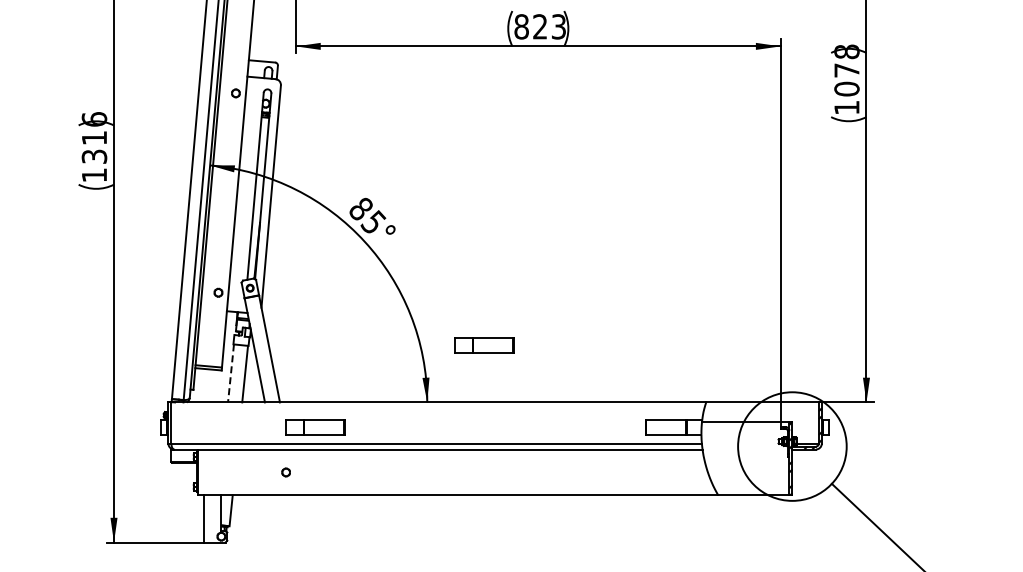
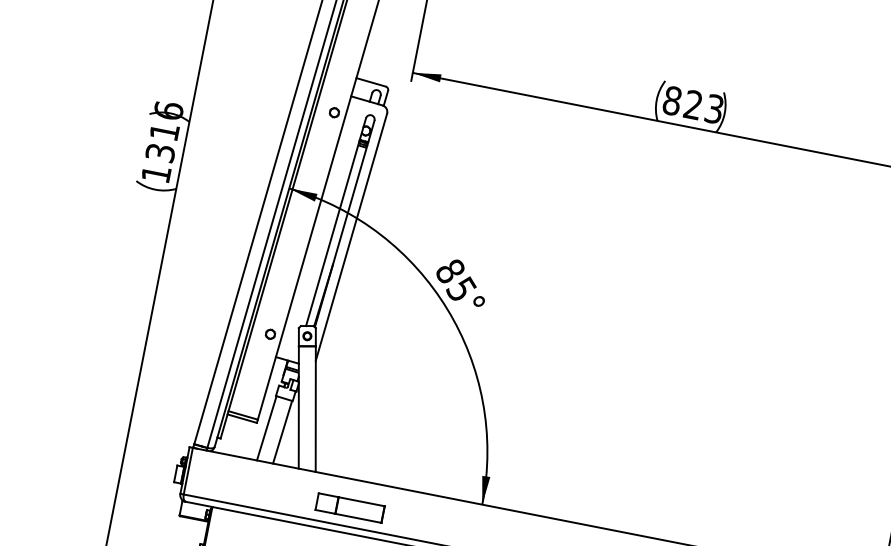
part: (484, 345) -> (559, 452), removed
line: (230, 373) -> (266, 428), dashed -> solid

